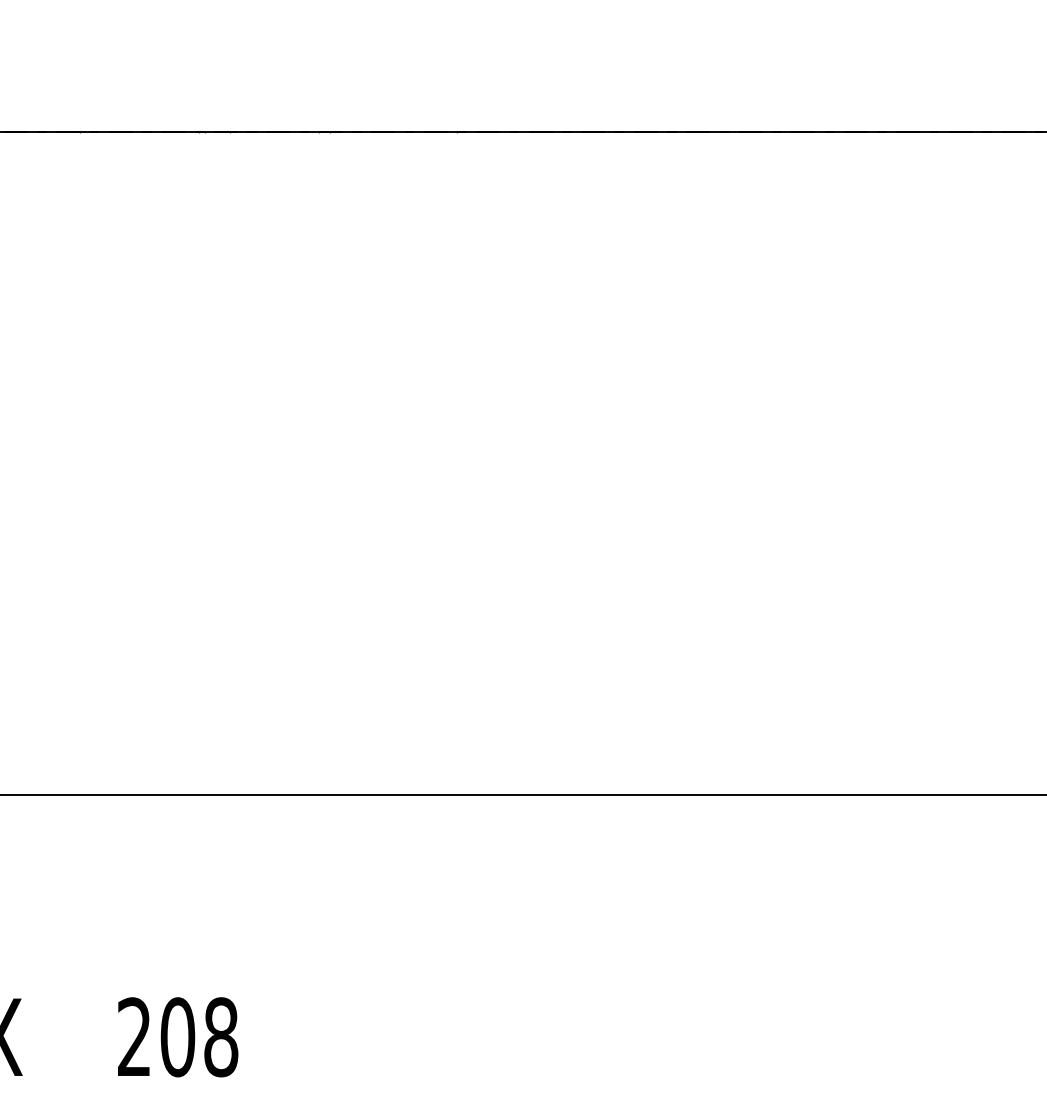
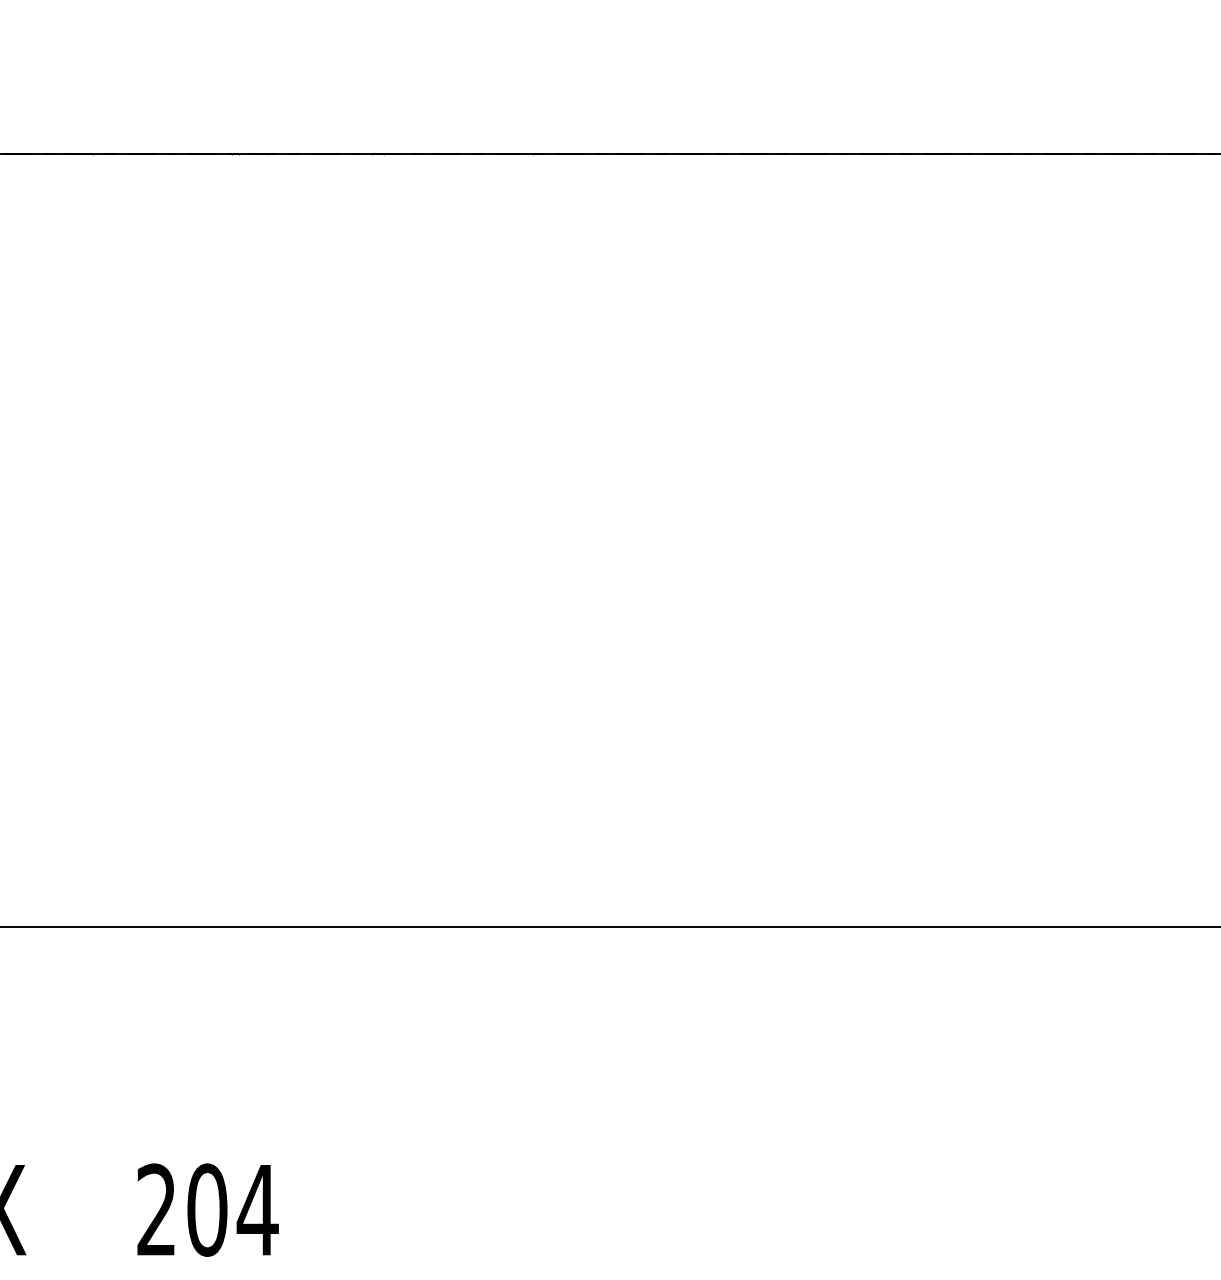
text: (220, 1036) -> (257, 1209), 208 -> 204

